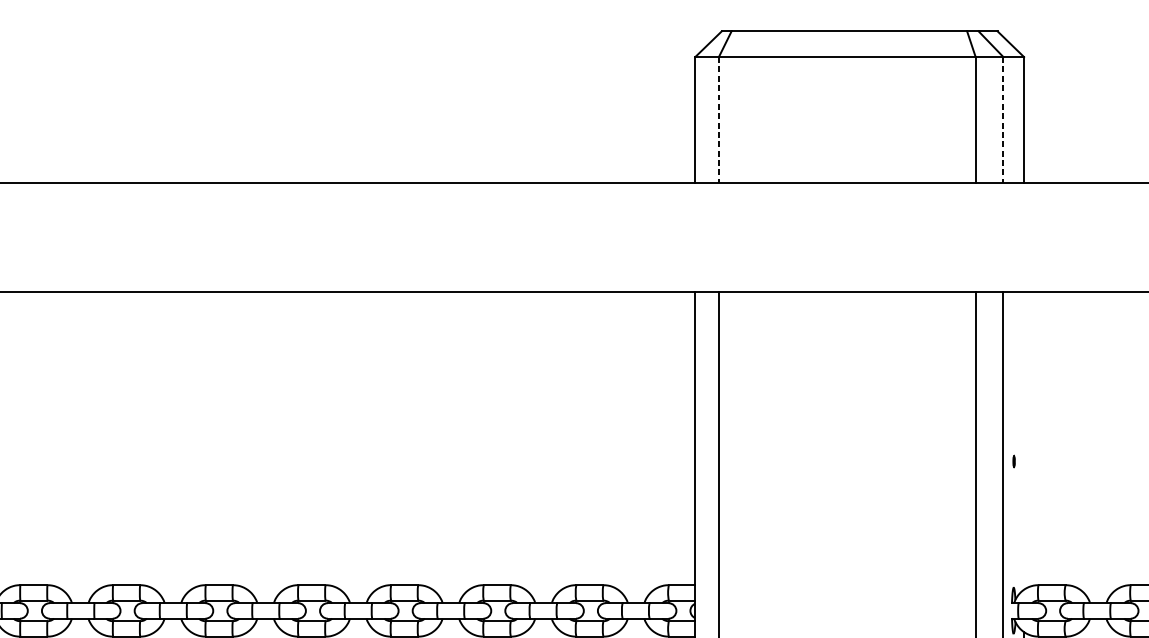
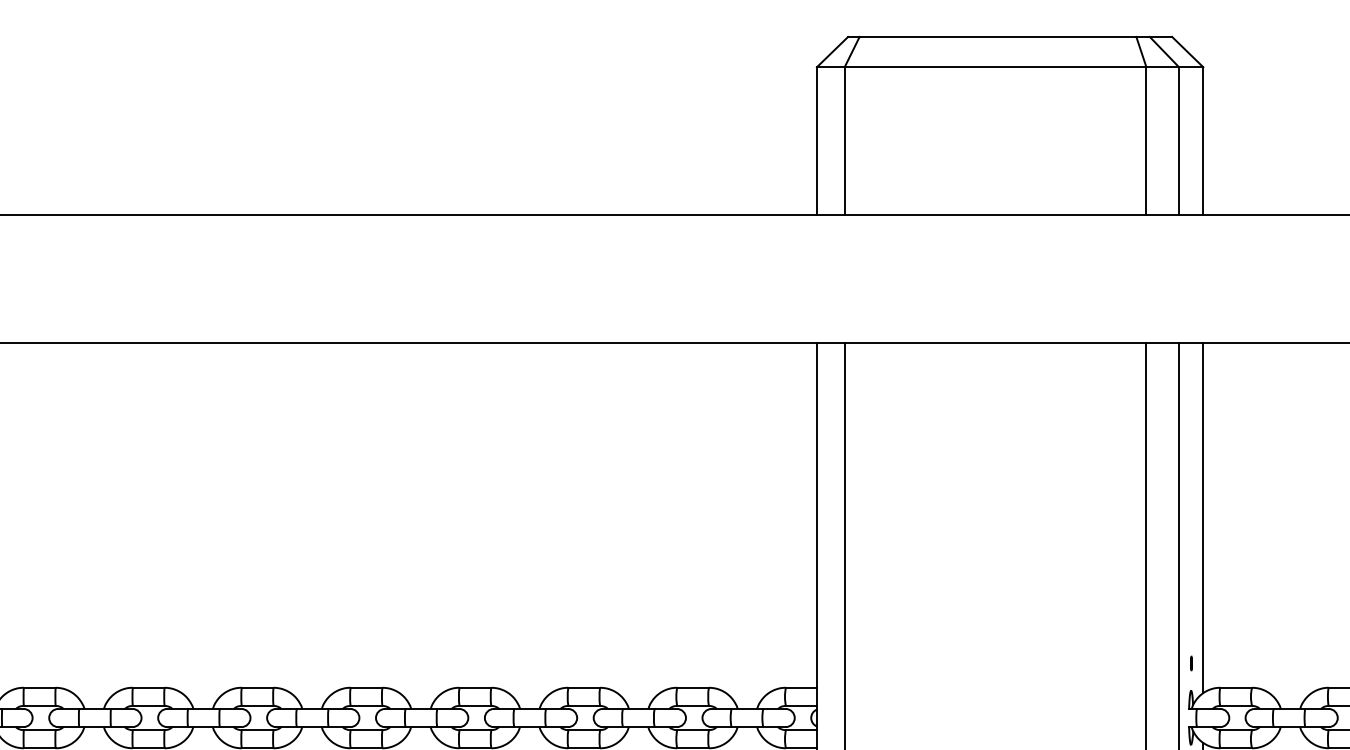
line: (718, 120) -> (844, 141), dashed -> solid
line: (1003, 120) -> (1179, 141), dashed -> solid
line: (1024, 441) -> (1203, 518), added
line: (1014, 461) -> (1191, 663), moved

